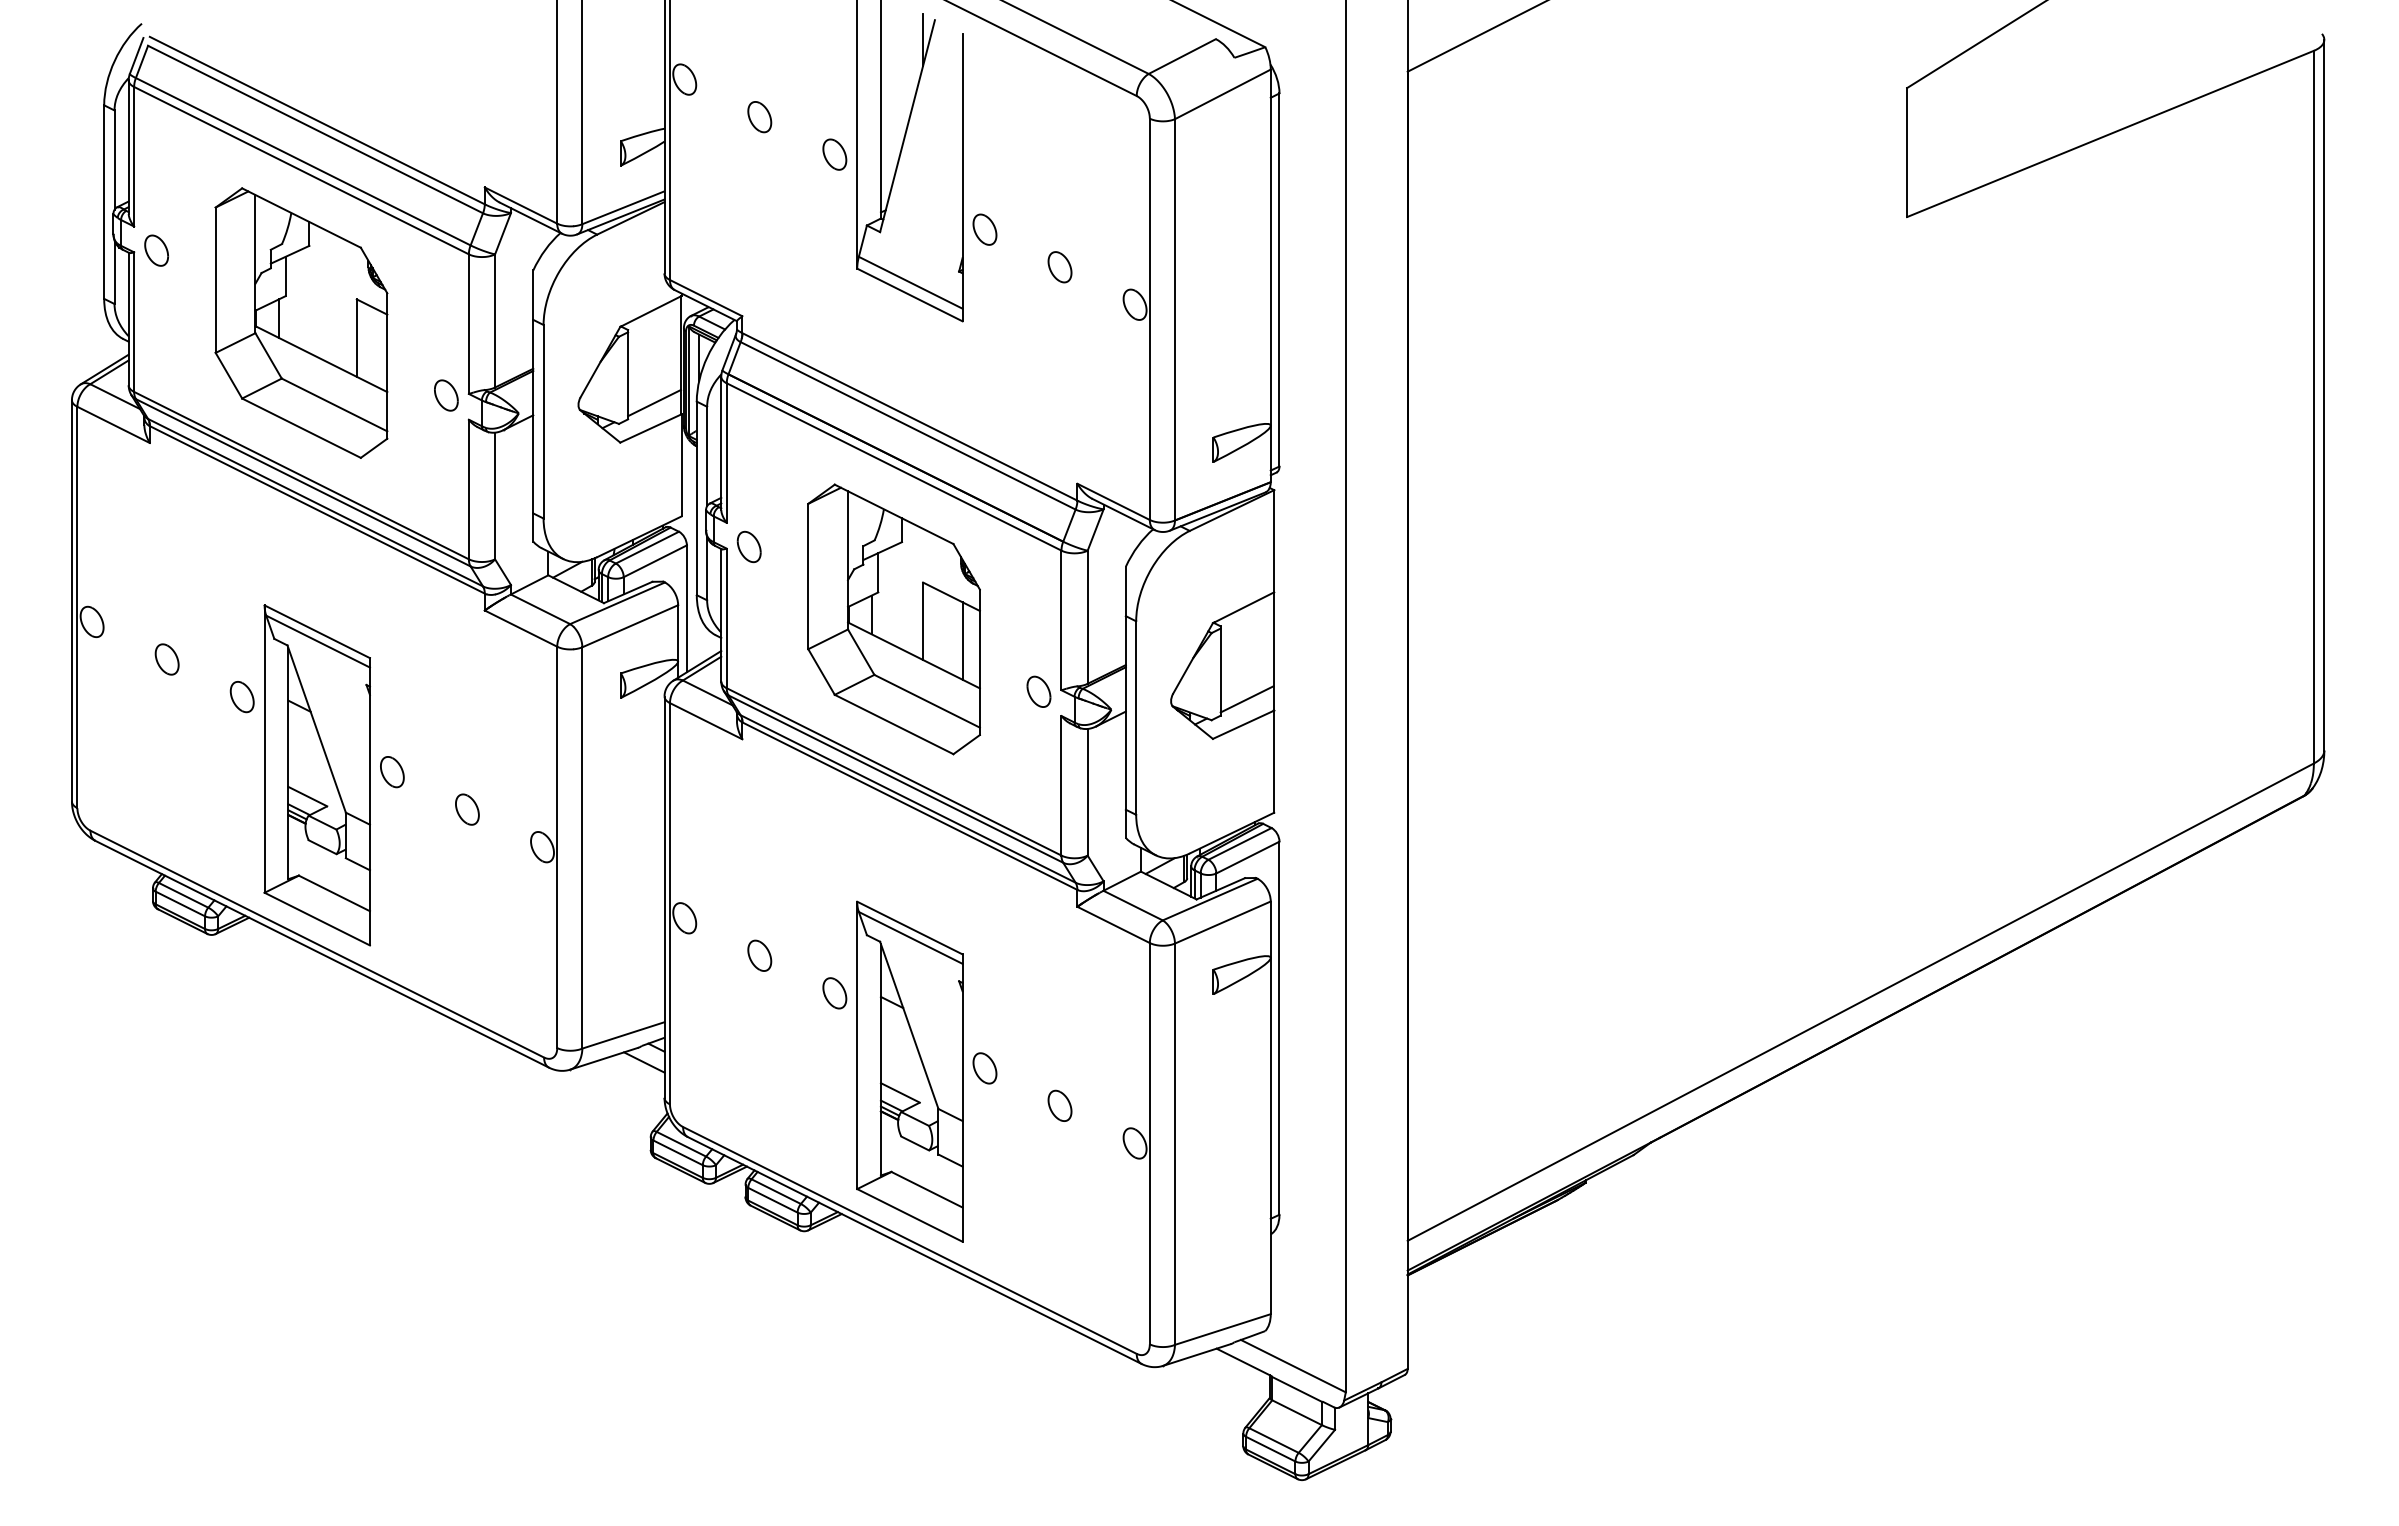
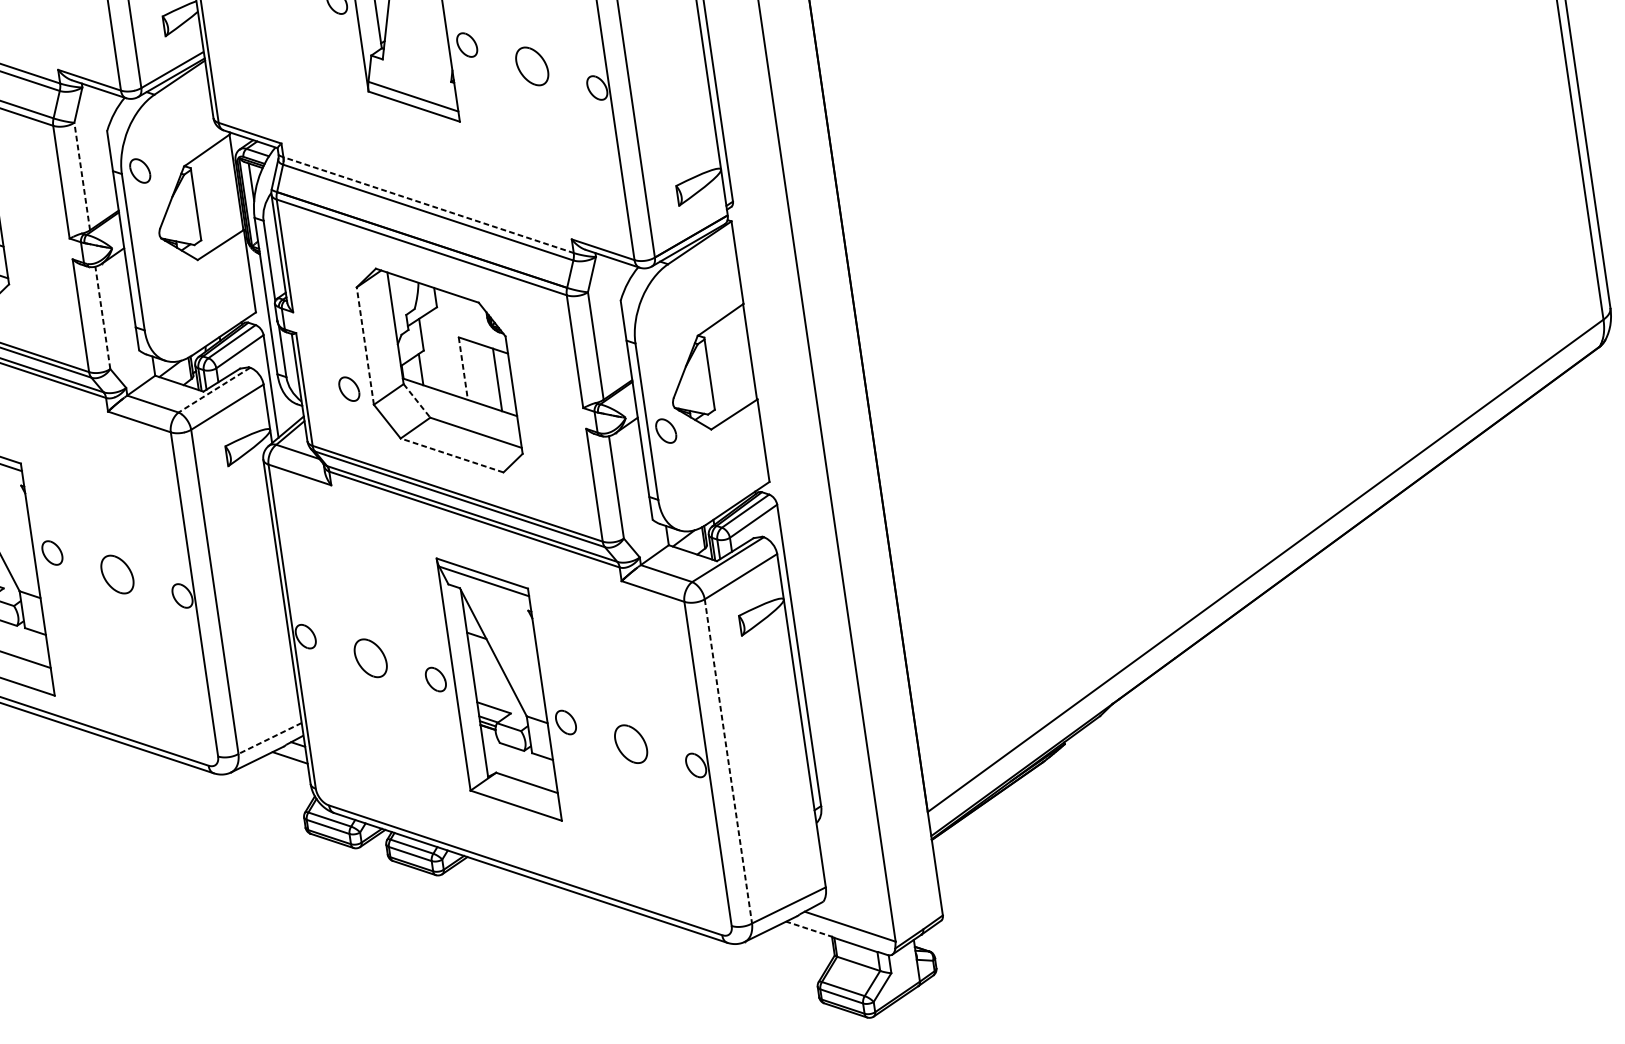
part: (1059, 267) -> (531, 66), size x1.6
line: (495, 320) -> (82, 176), solid -> dashed
part: (446, 395) -> (140, 170), moved
line: (654, 402) -> (220, 223), removed
line: (910, 417) -> (429, 205), solid -> dashed
line: (495, 495) -> (103, 317), solid -> dashed
part: (748, 546) -> (348, 388), moved
line: (808, 576) -> (365, 345), solid -> dashed
line: (617, 603) -> (214, 390), solid -> dashed
line: (923, 621) -> (463, 368), solid -> dashed
line: (861, 652) -> (417, 401), solid -> dashed
part: (1038, 691) -> (665, 430), moved
line: (1246, 699) -> (733, 393), removed
line: (893, 724) -> (451, 455), solid -> dashed
part: (467, 809) -> (117, 574), size x1.6
part: (759, 955) -> (370, 657), size x1.6
line: (622, 1035) -> (269, 738), solid -> dashed
part: (909, 1071) -> (498, 689), moved
part: (1059, 1105) -> (630, 743), size x1.6
line: (1174, 1144) -> (728, 761), solid -> dashed
line: (1243, 1362) -> (809, 929), solid -> dashed

